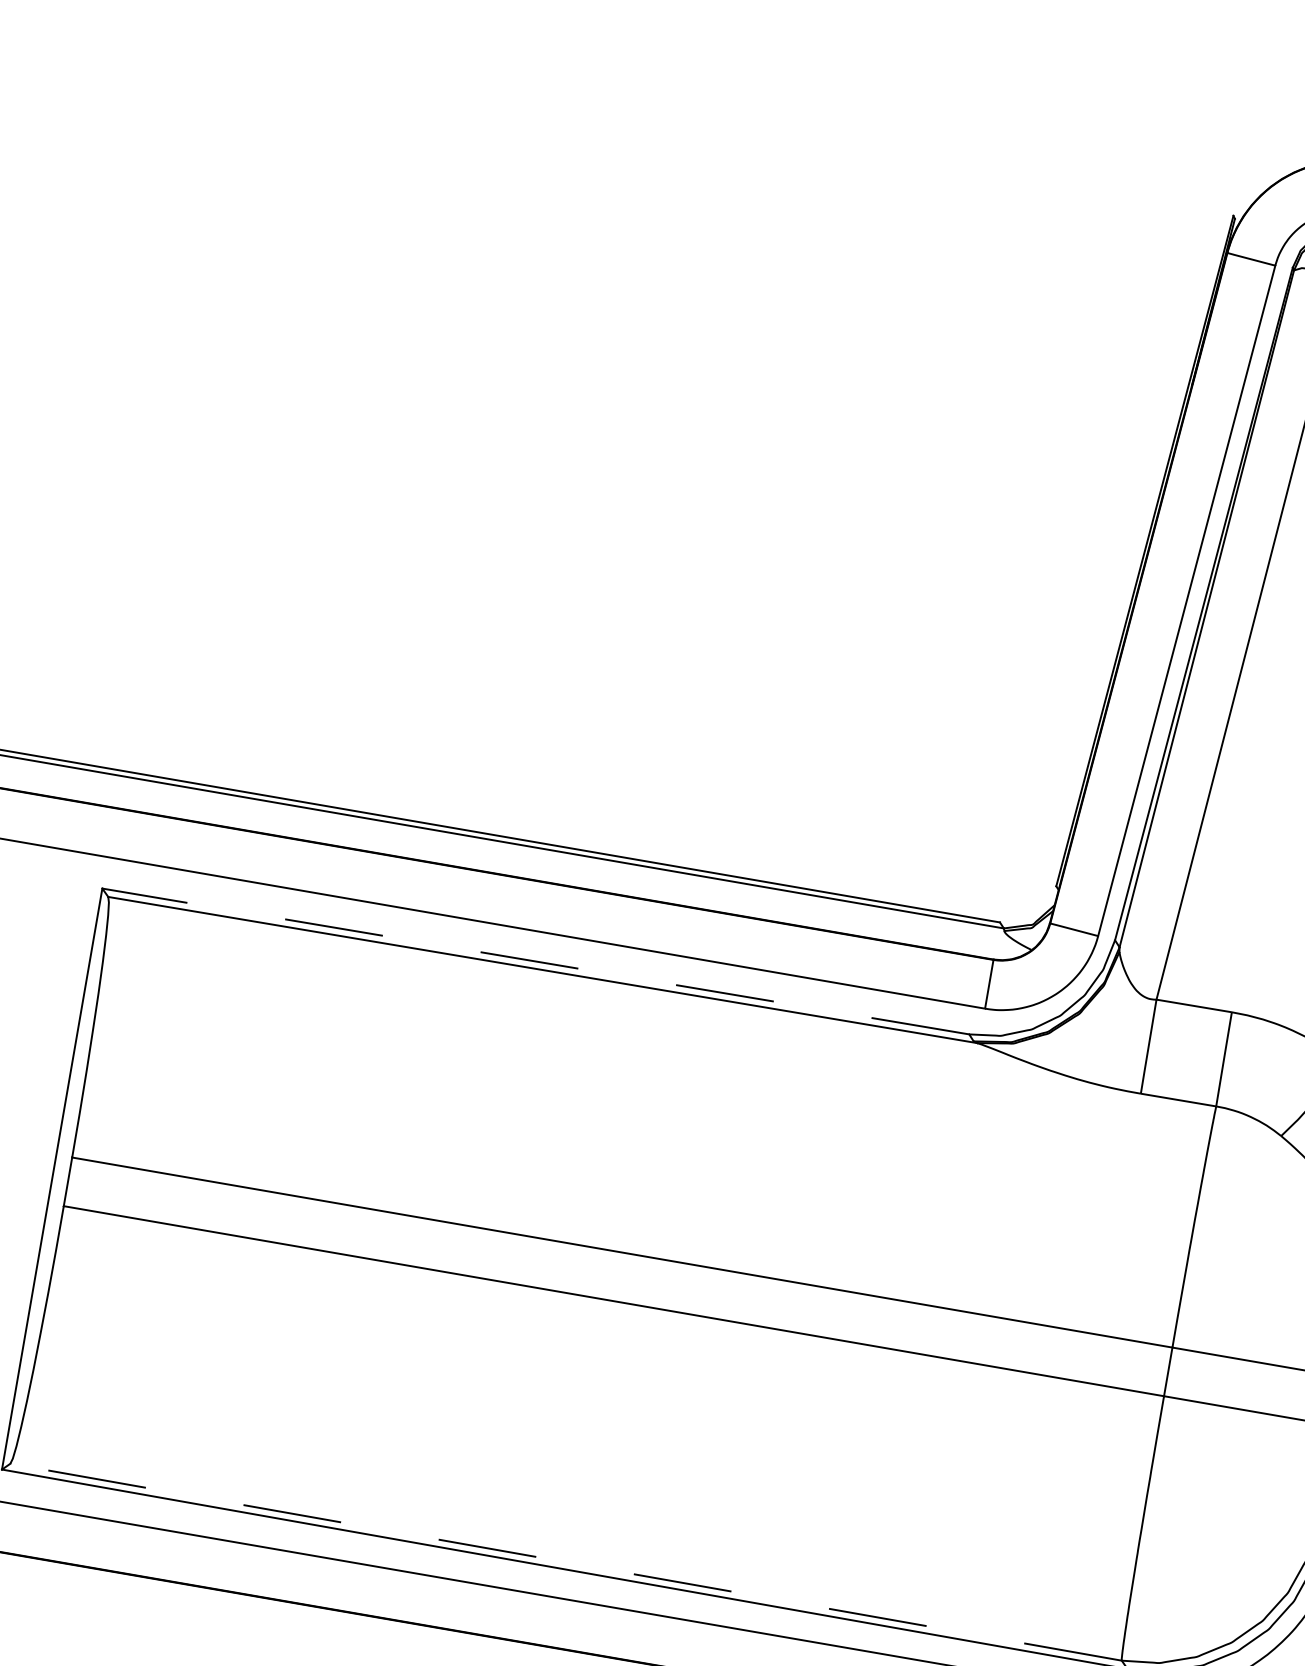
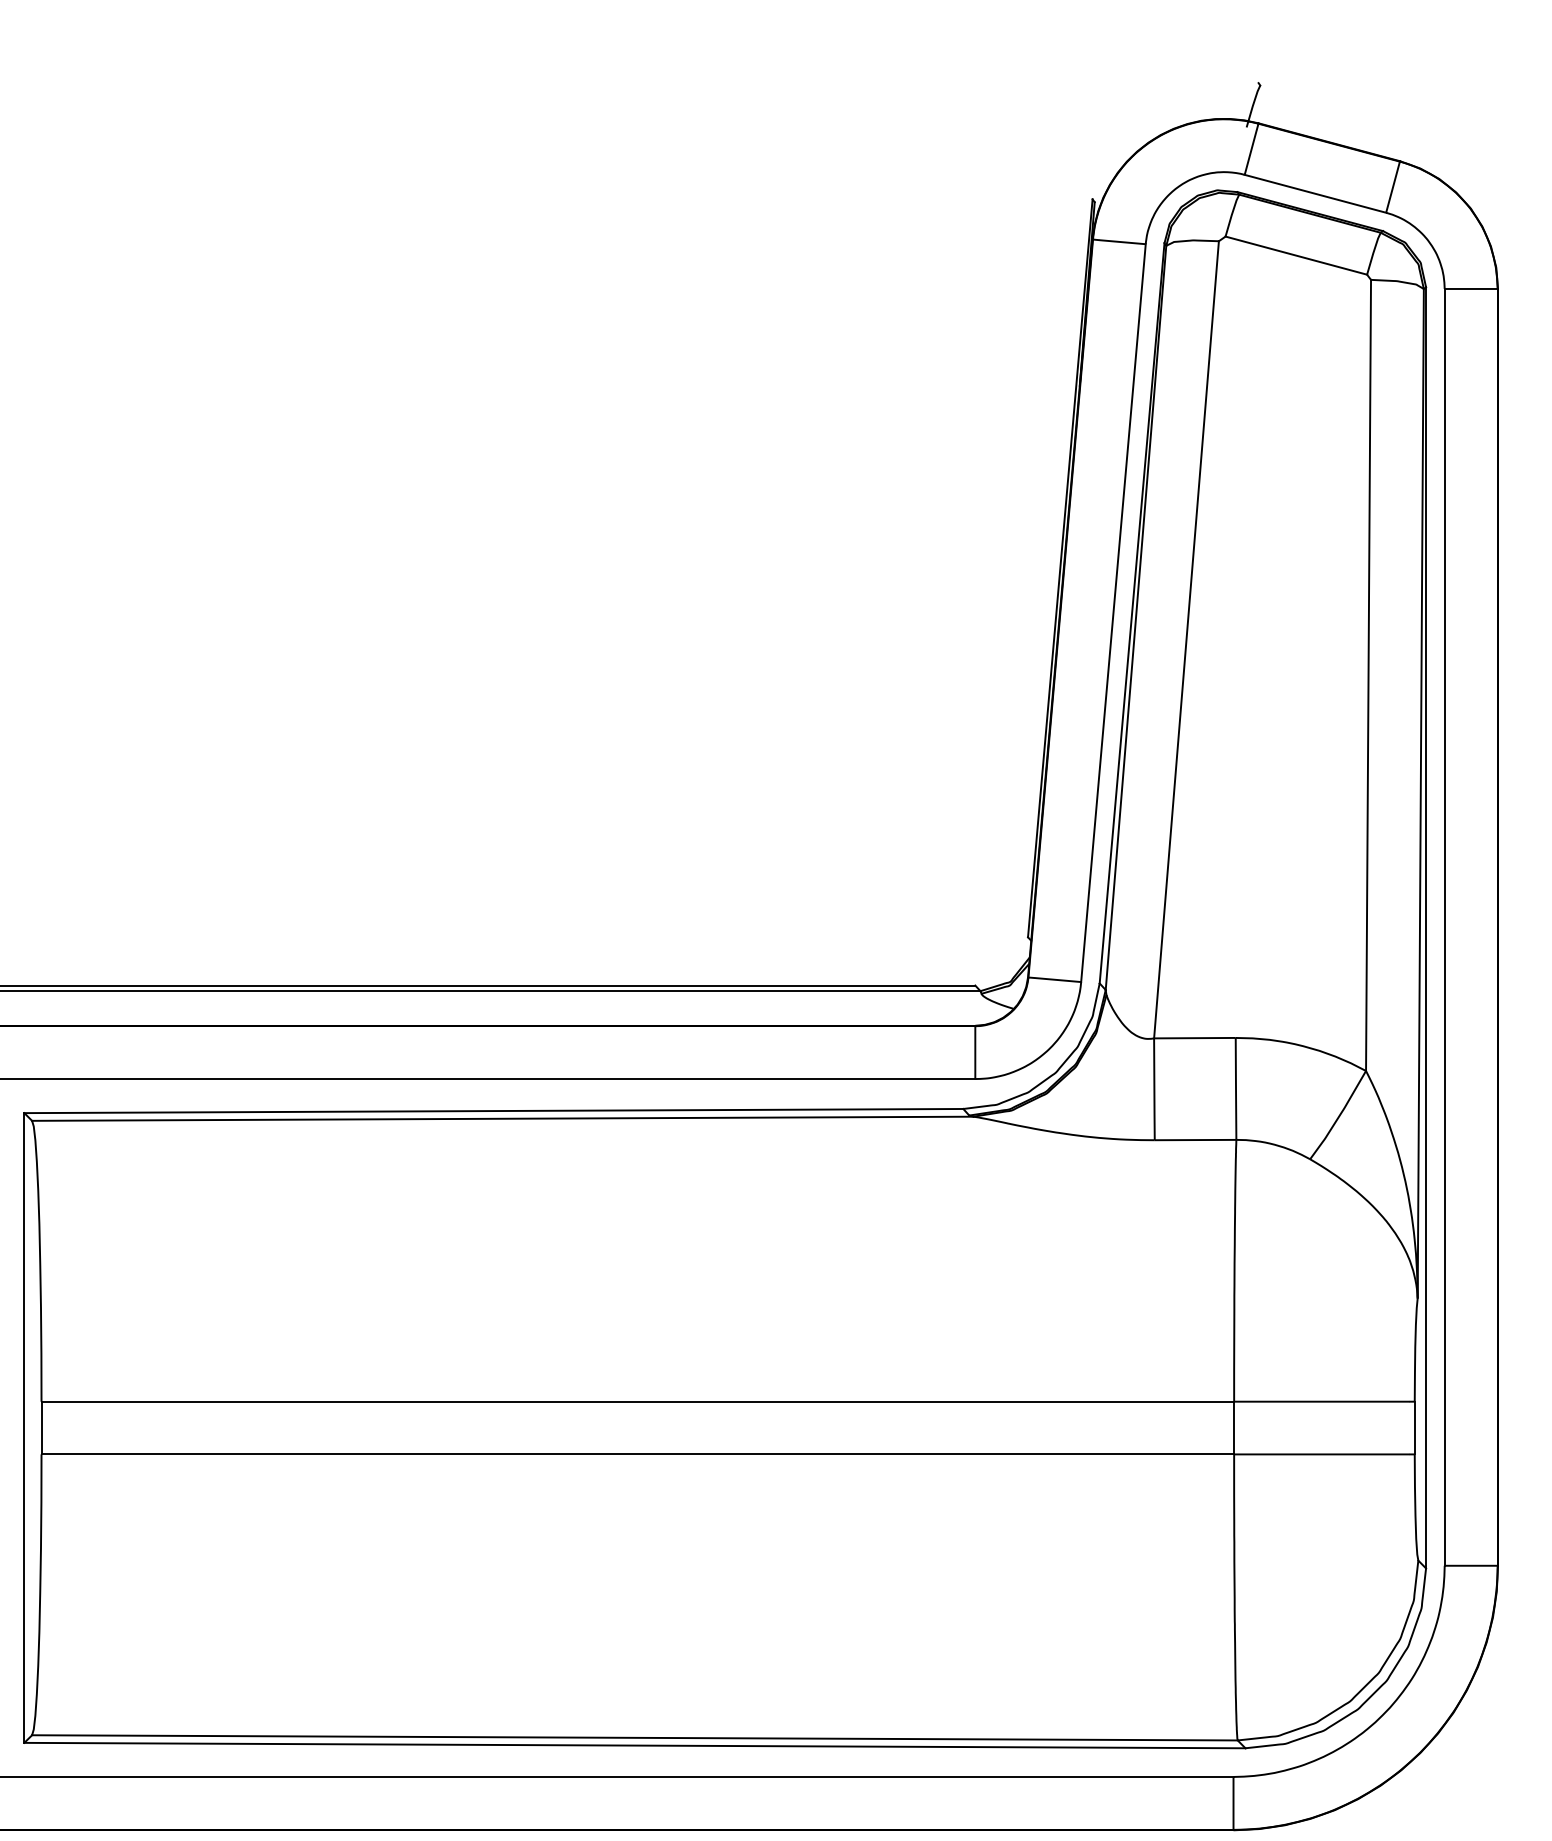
line: (535, 961) -> (493, 1111), dashed -> solid
line: (565, 1561) -> (634, 1737), dashed -> solid

